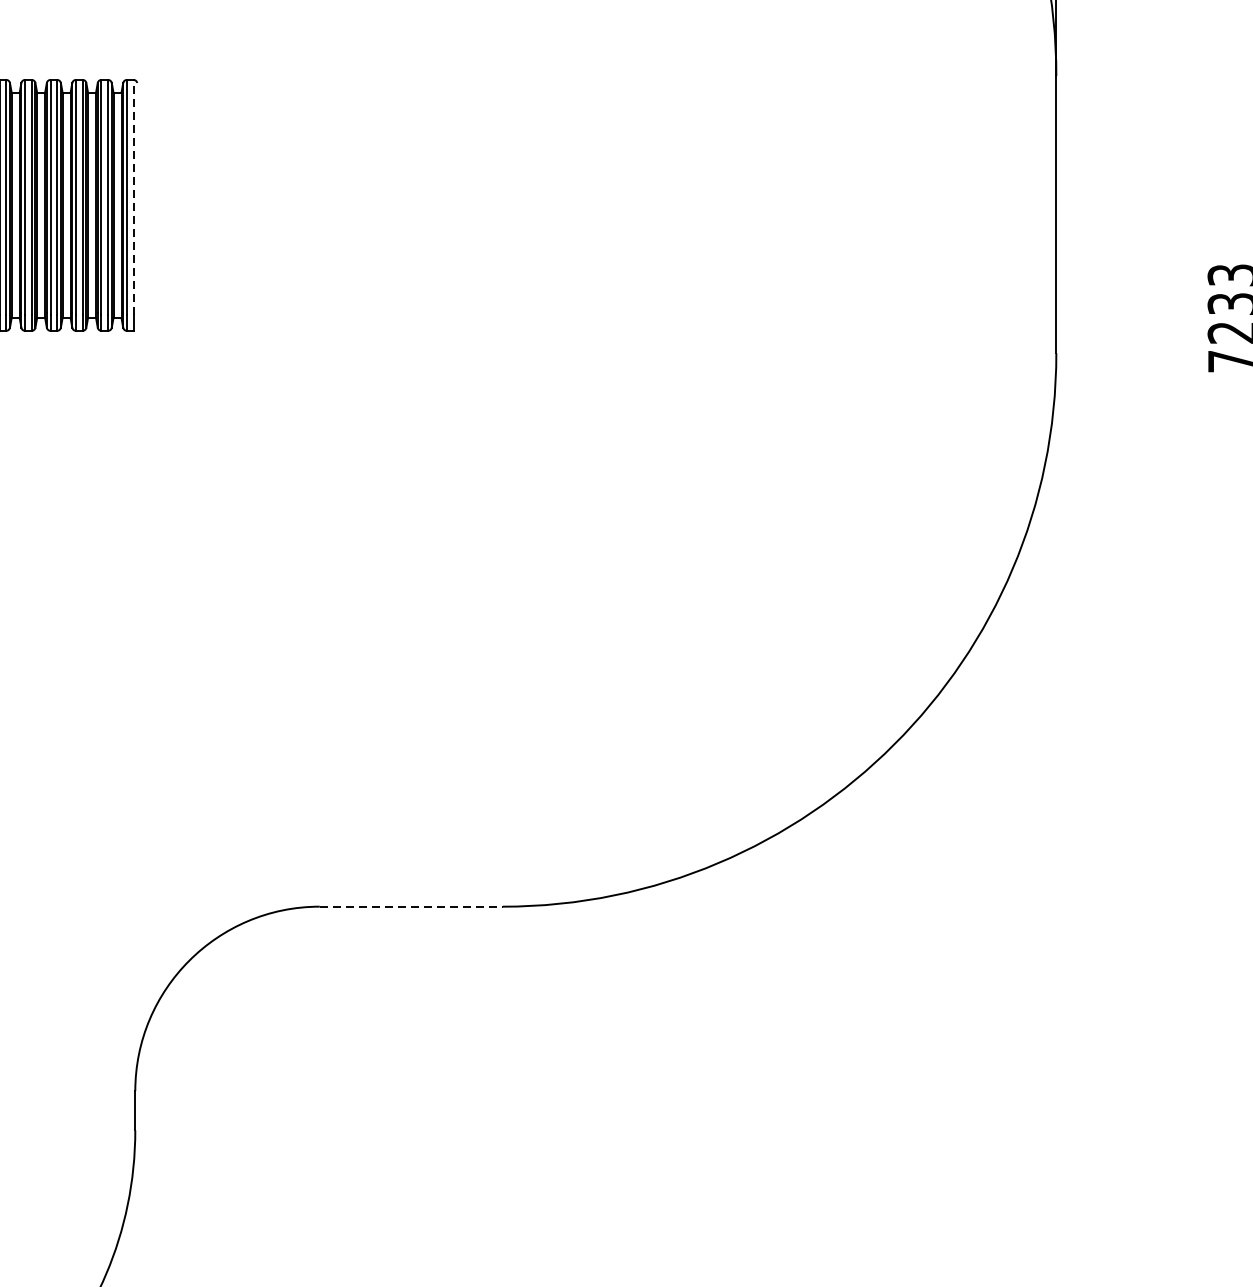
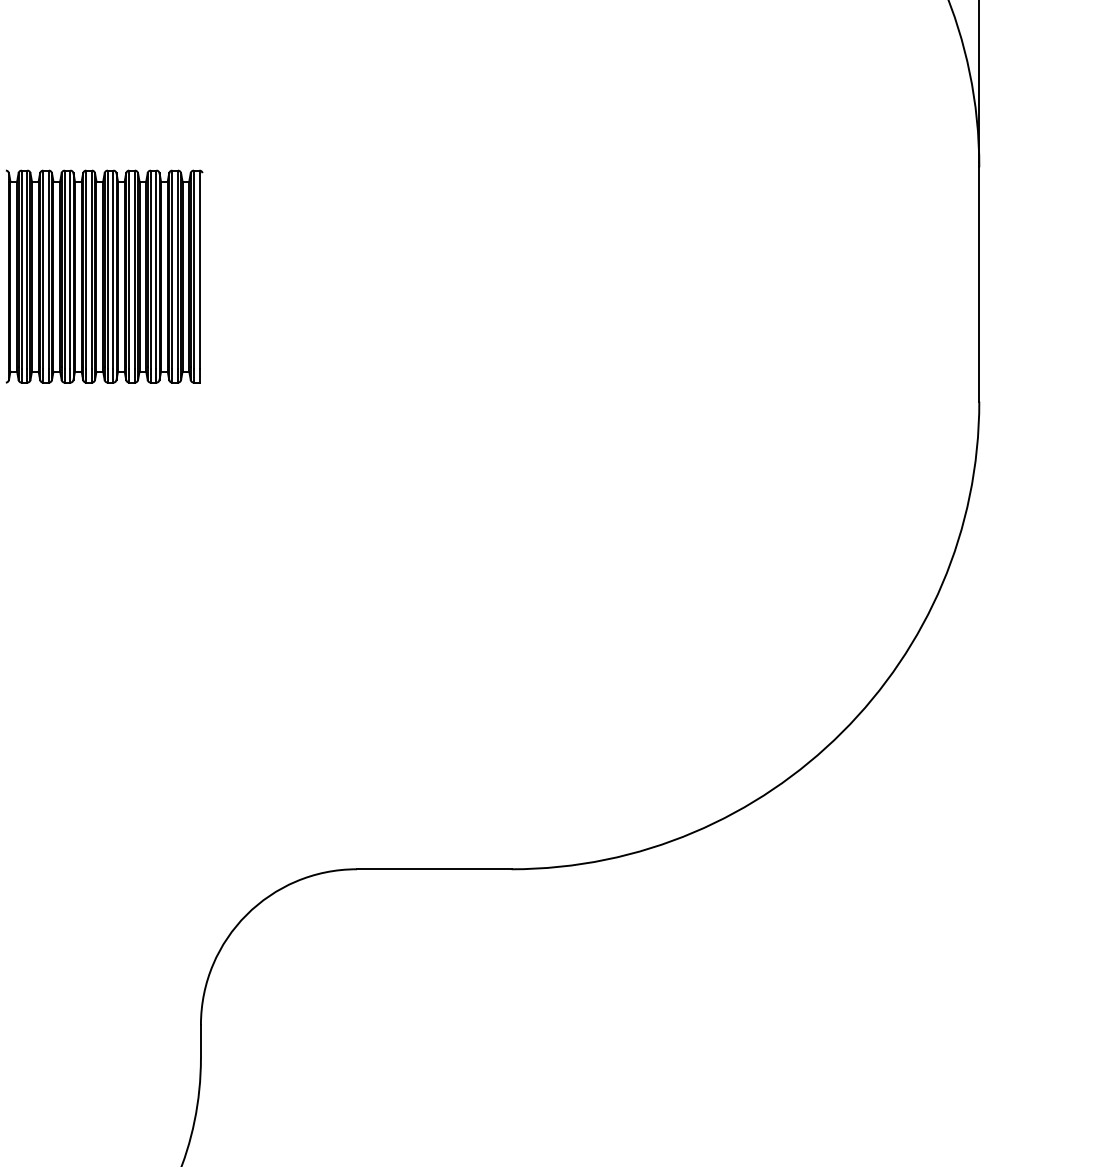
line: (133, 196) -> (199, 269), dashed -> solid
line: (411, 906) -> (434, 869), dashed -> solid

